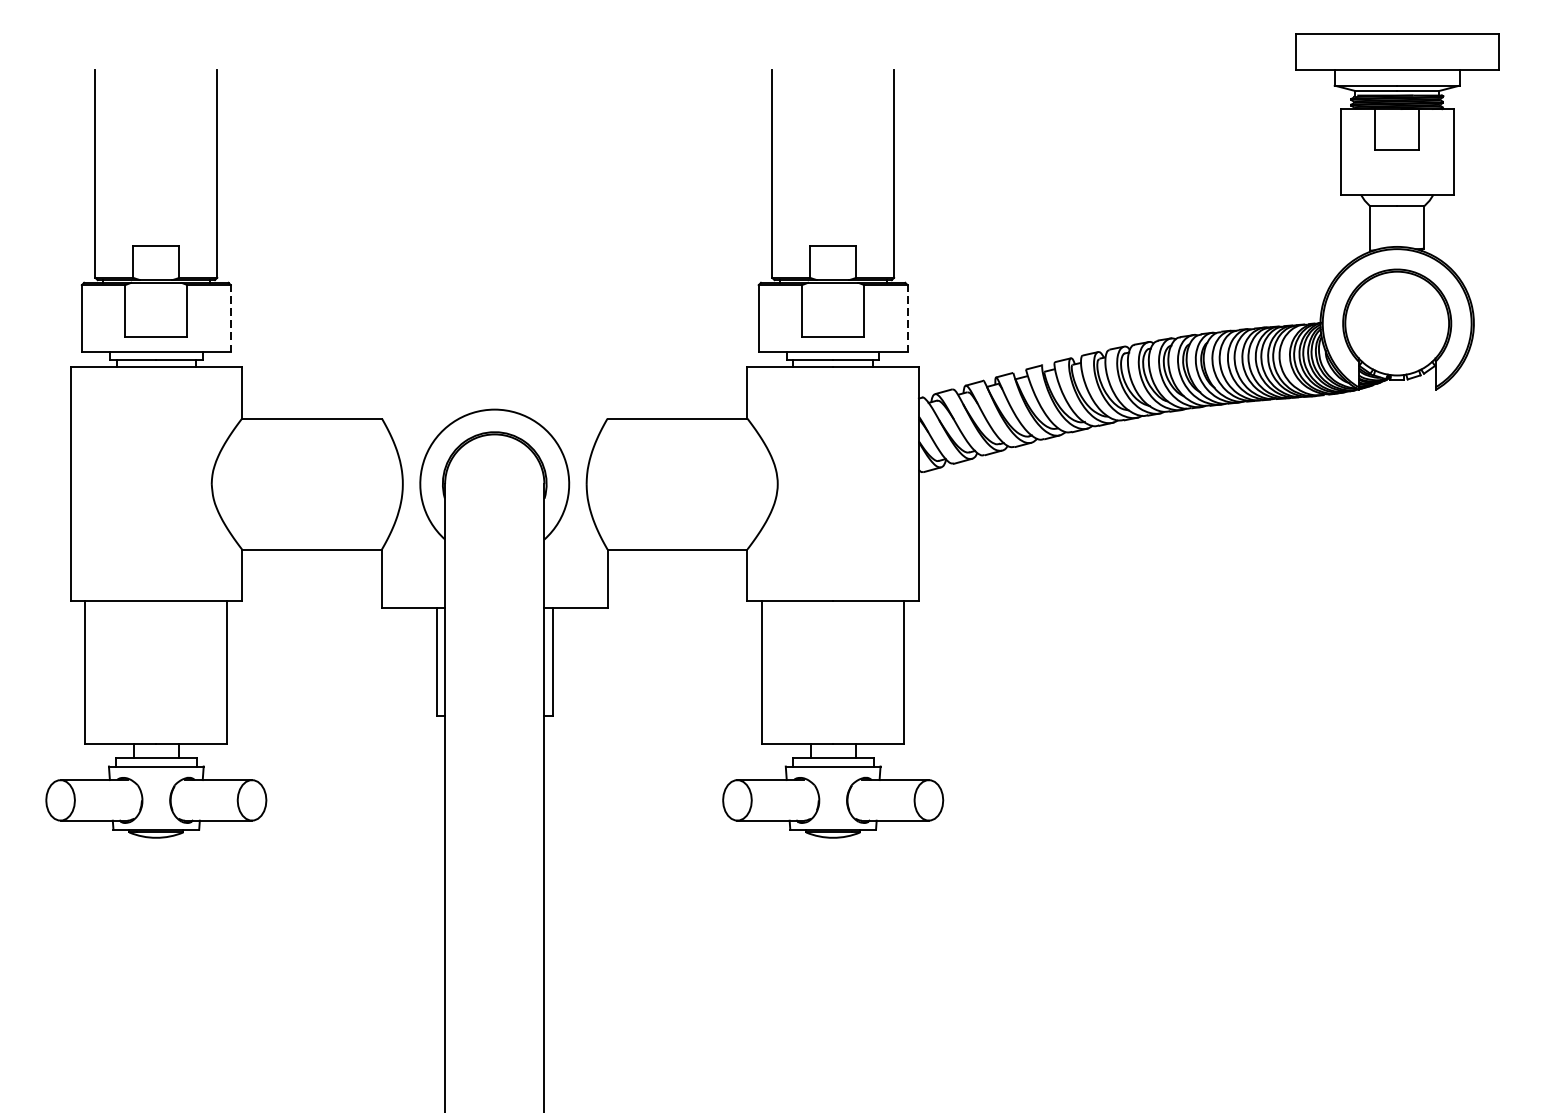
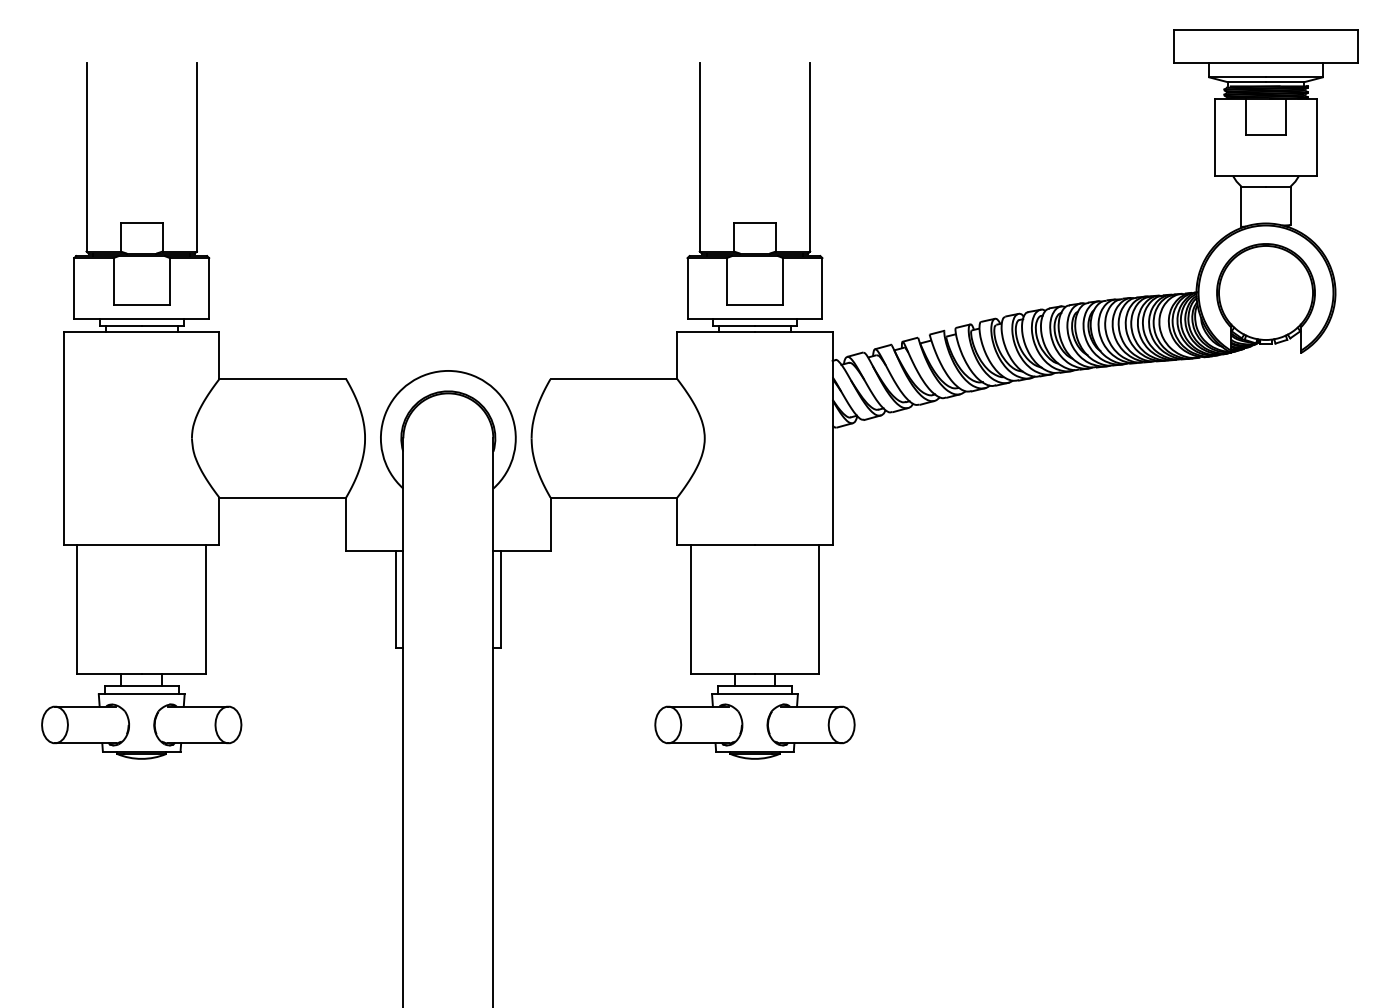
line: (231, 318) -> (209, 288), dashed -> solid
line: (907, 318) -> (822, 288), dashed -> solid

